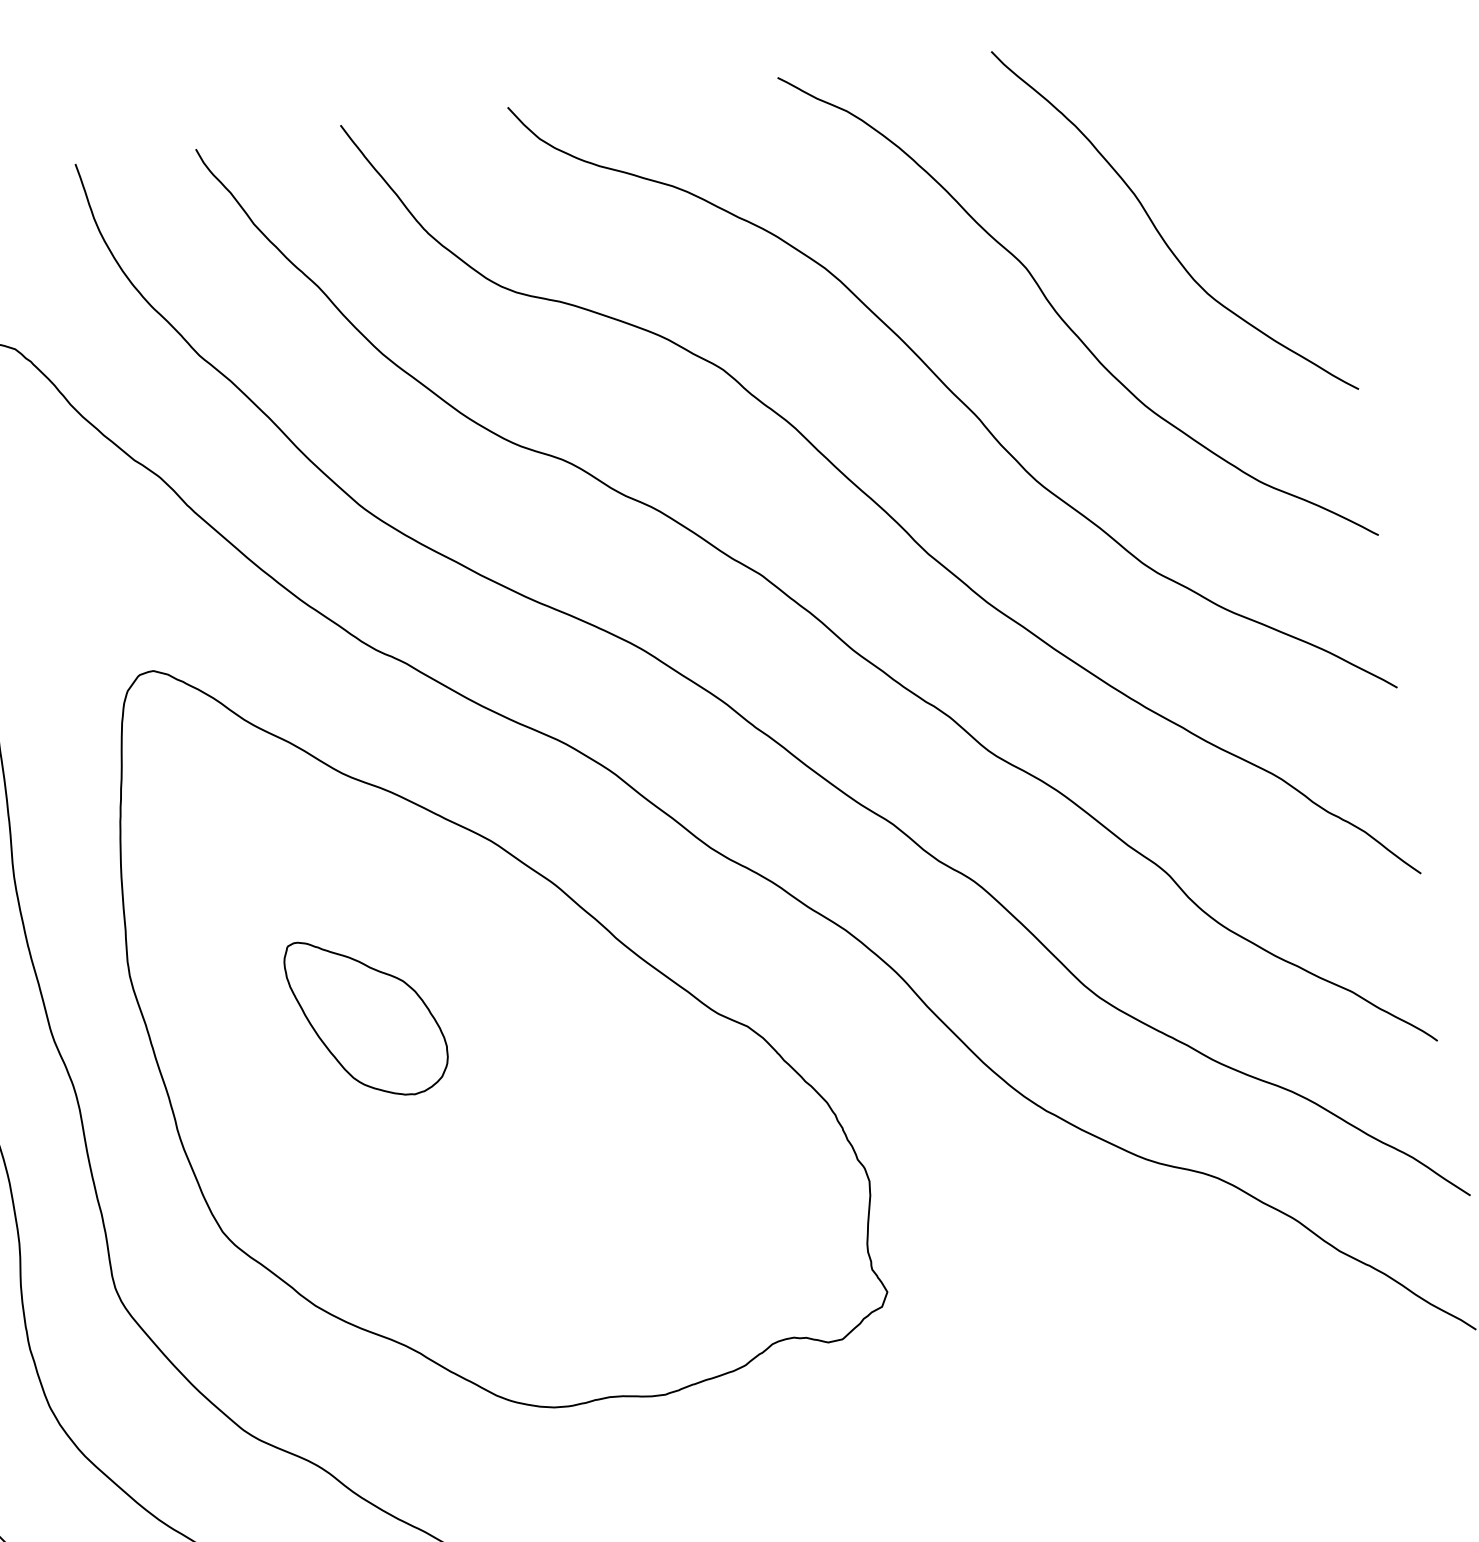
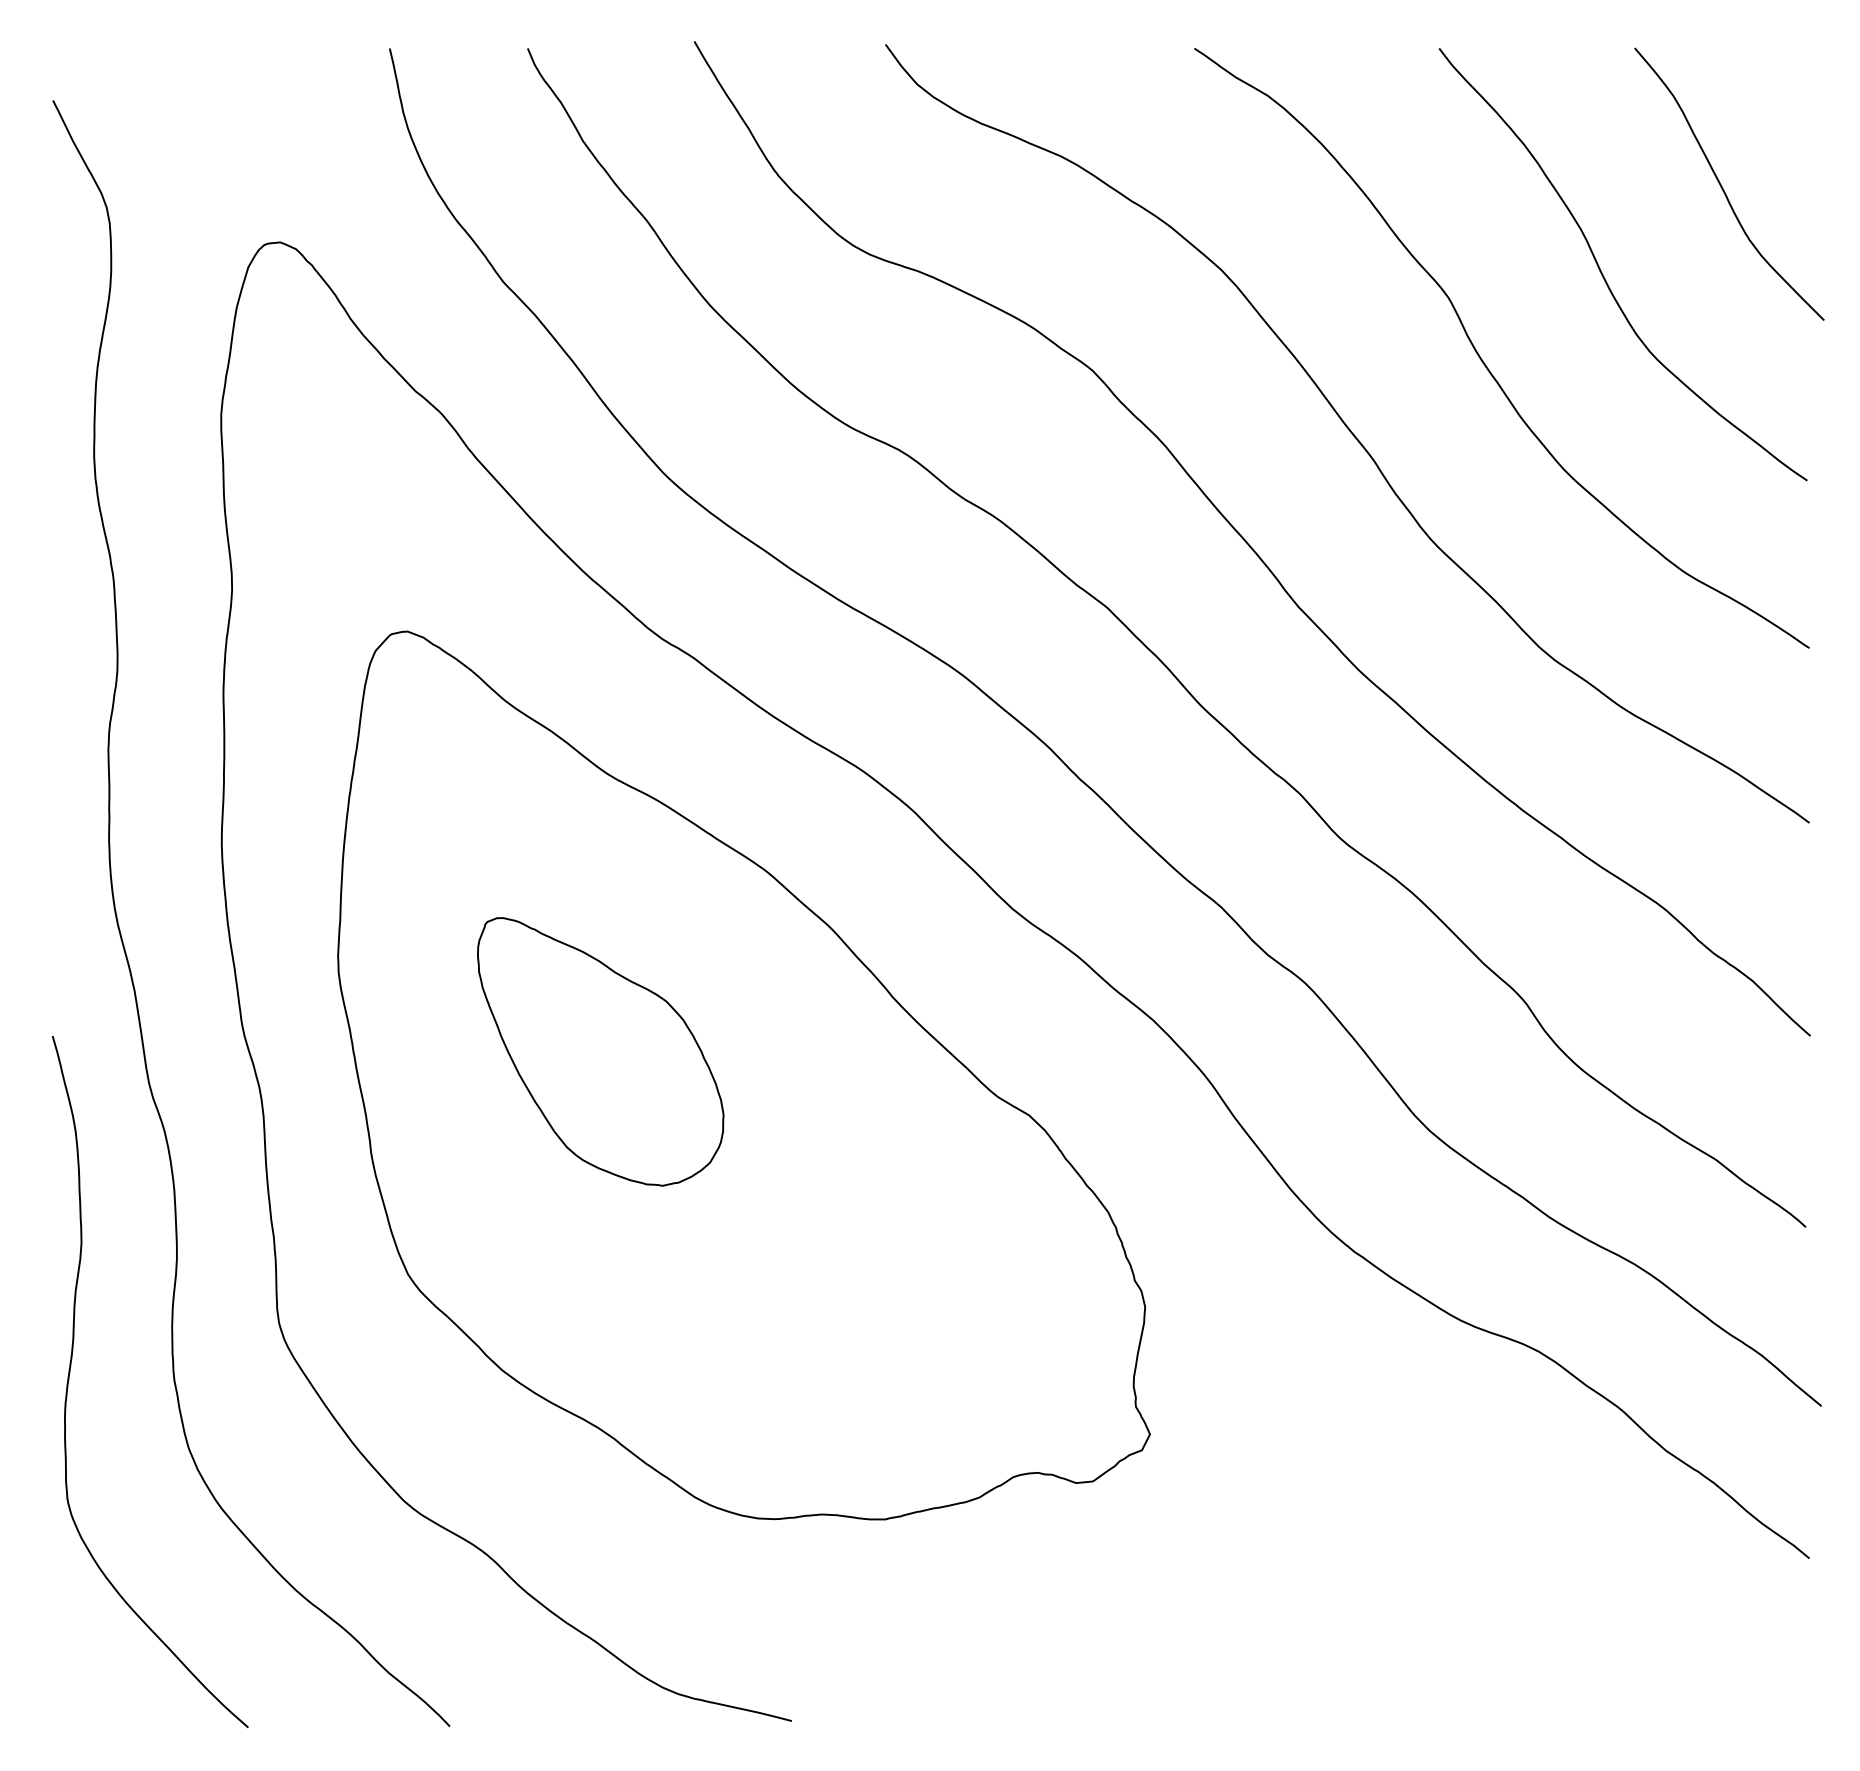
curve: (1253, 141) -> (1722, 186), added
part: (366, 1016) -> (600, 1051), size x1.43

